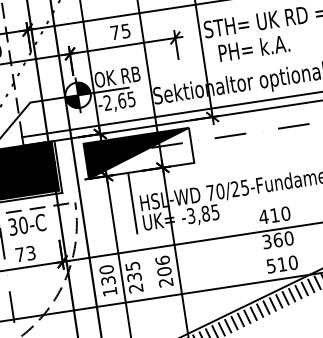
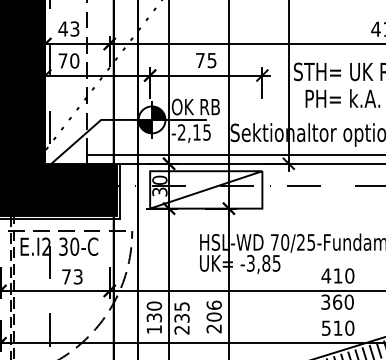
text: (121, 100) -> (196, 132), -2,65 -> -2,15
fill: (139, 152) -> (206, 189), removed
line: (132, 202) -> (191, 240), removed

